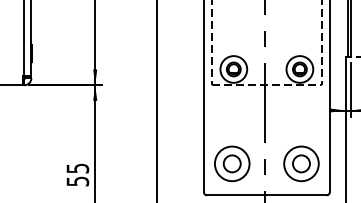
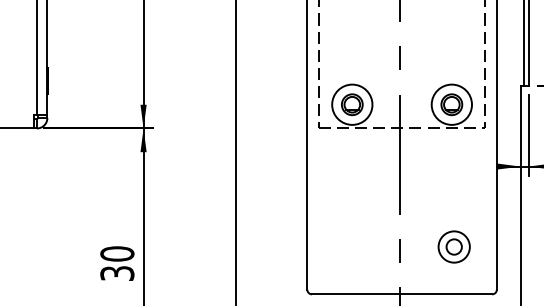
part: (232, 163) -> (350, 246), removed
part: (301, 163) -> (454, 246), size x0.6
text: (77, 174) -> (116, 262), 55 -> 30

